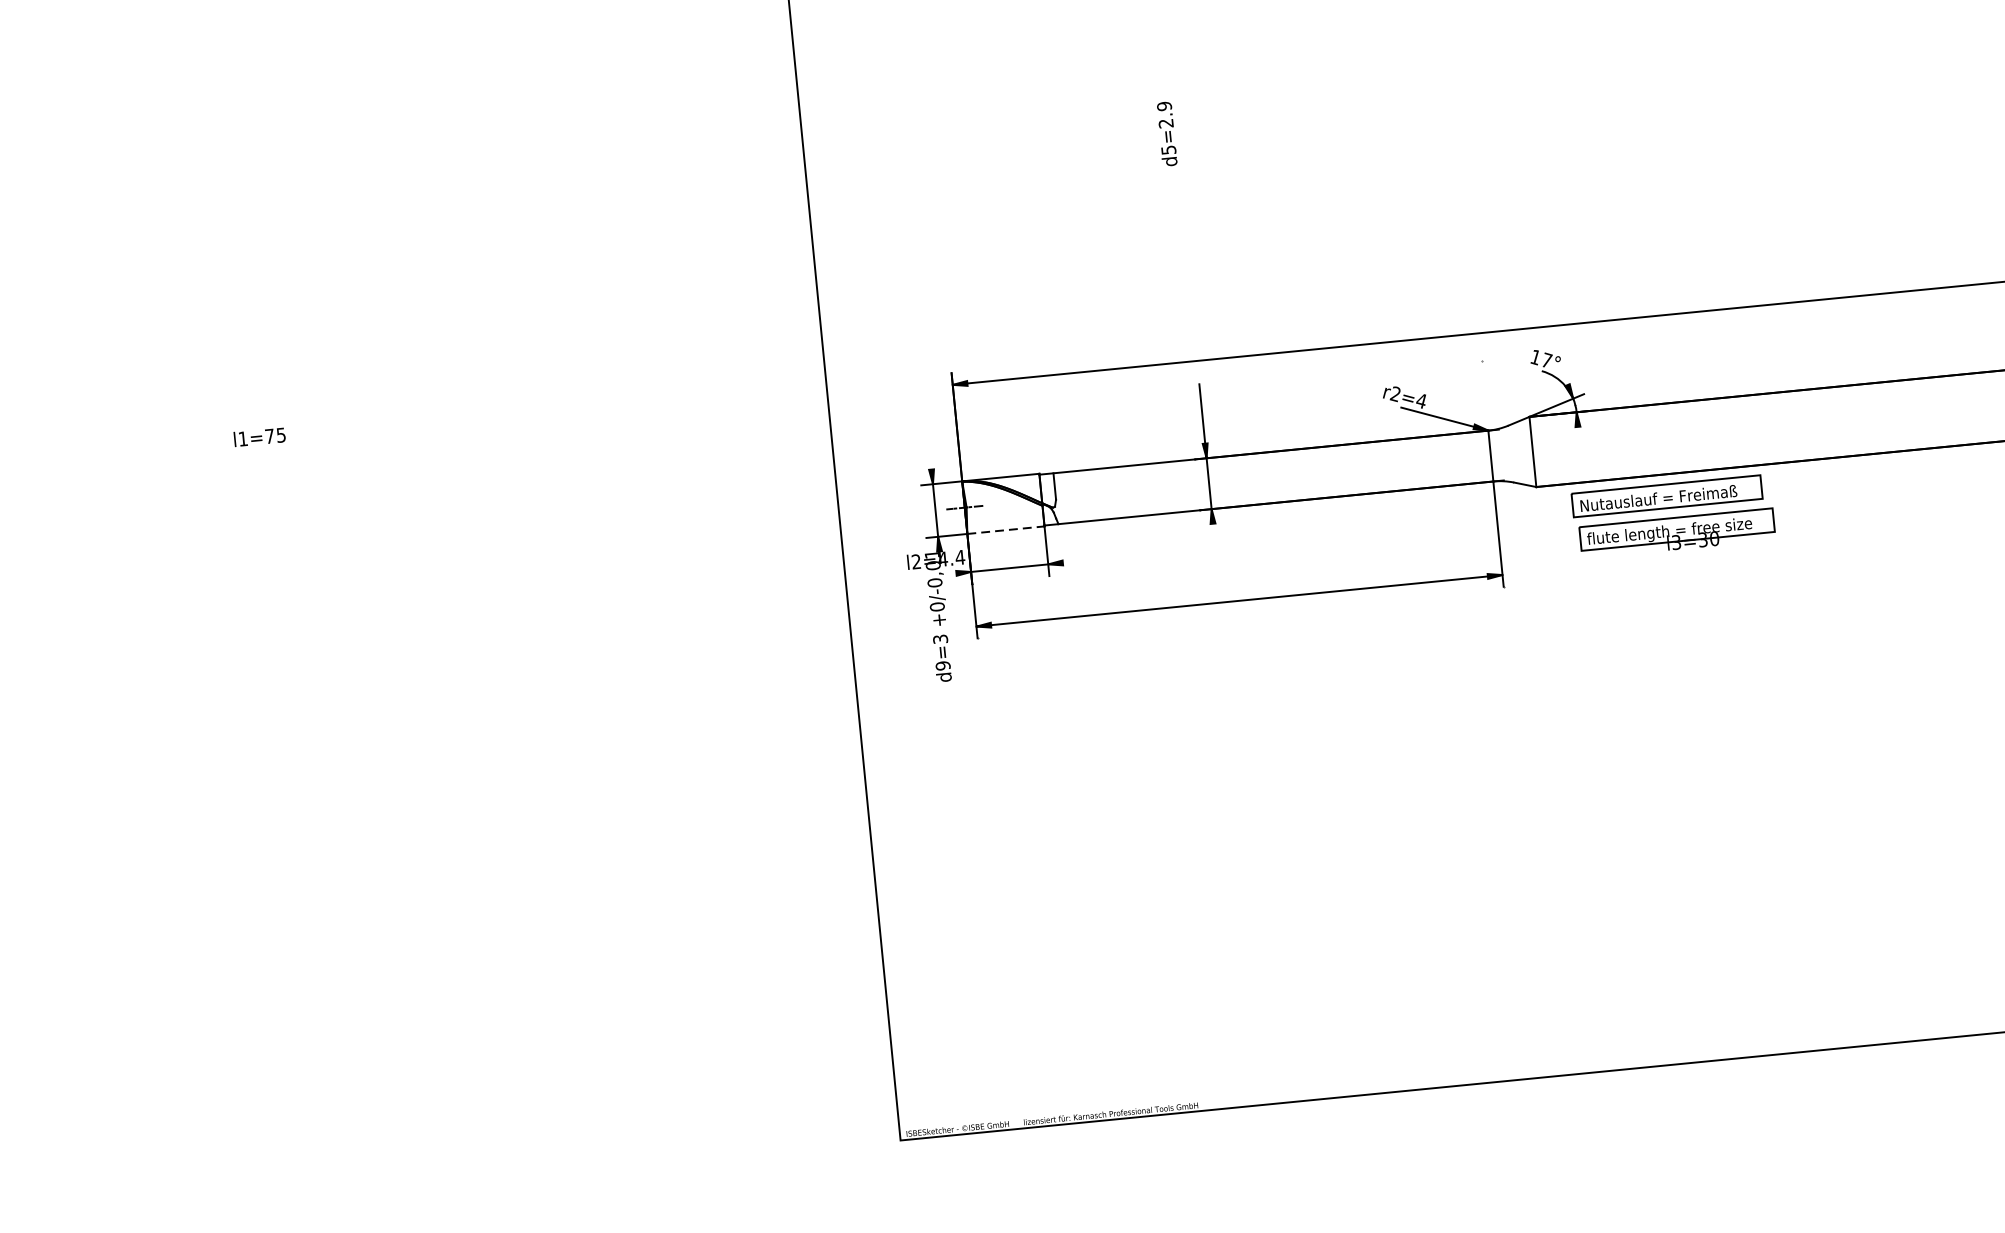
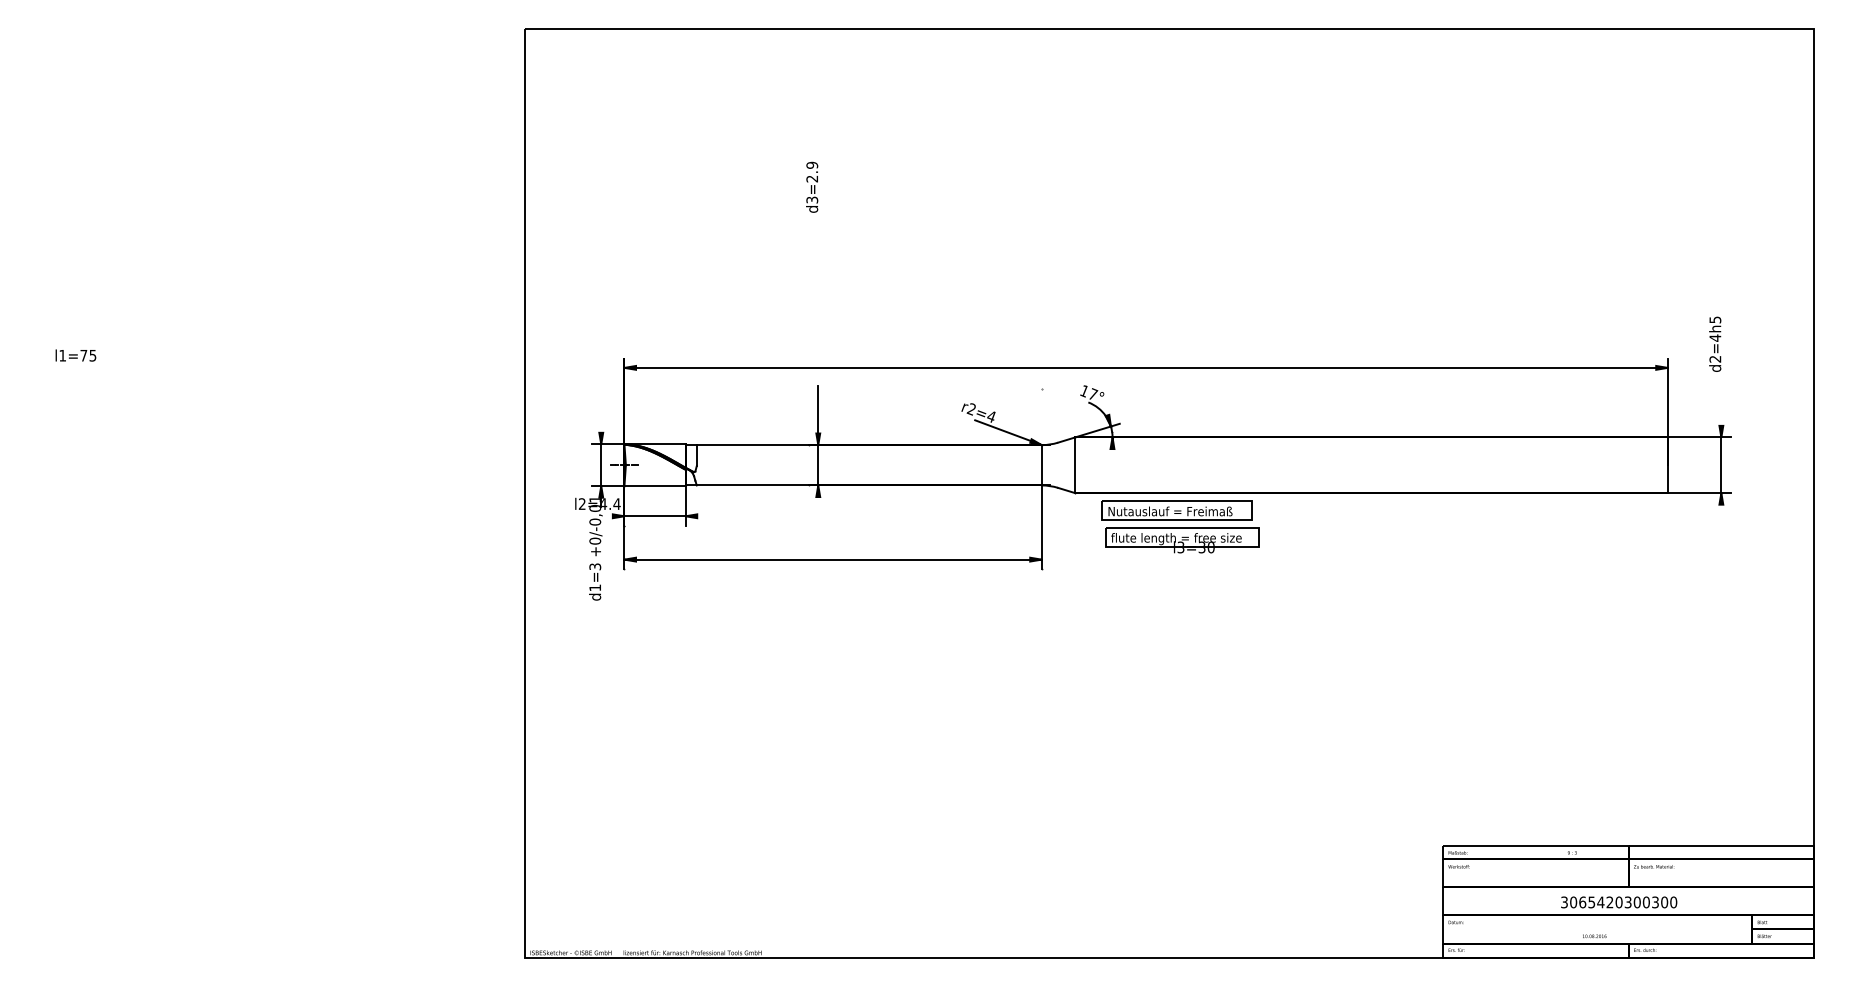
text: (1167, 149) -> (811, 199), d5=2.9 -> d3=2.9
line: (1006, 530) -> (655, 486), dashed -> solid
text: (943, 665) -> (595, 587), d9=3 -> d1=3

